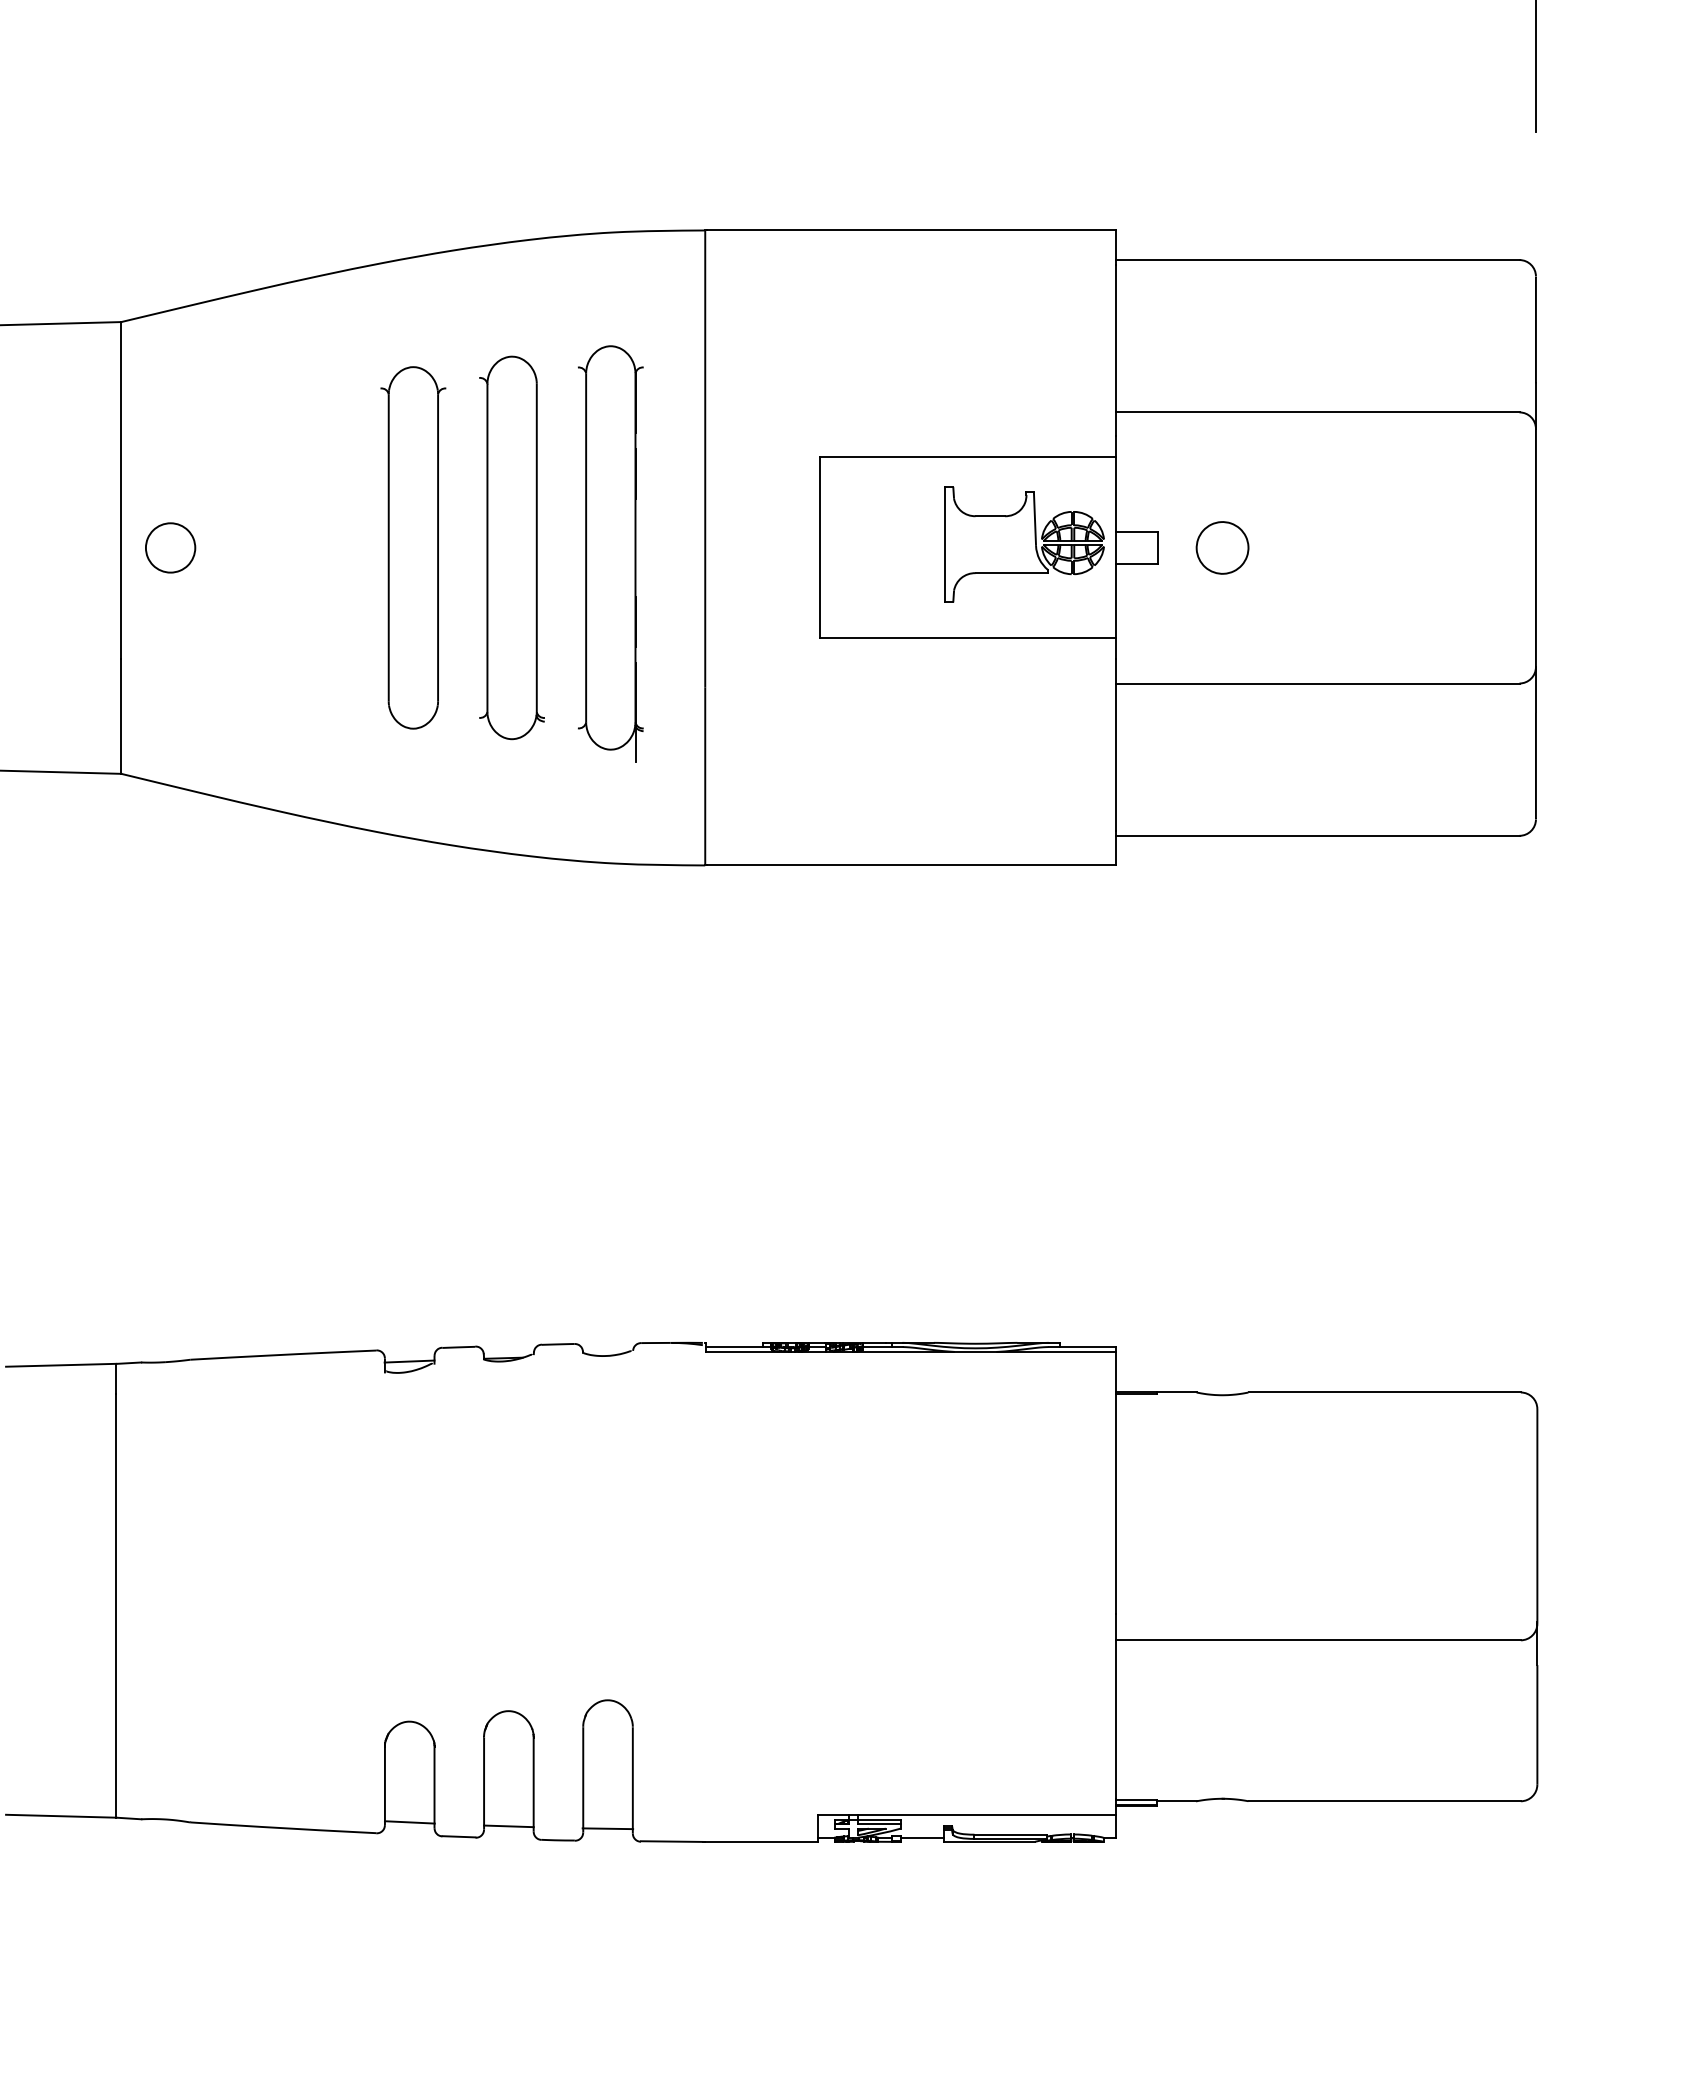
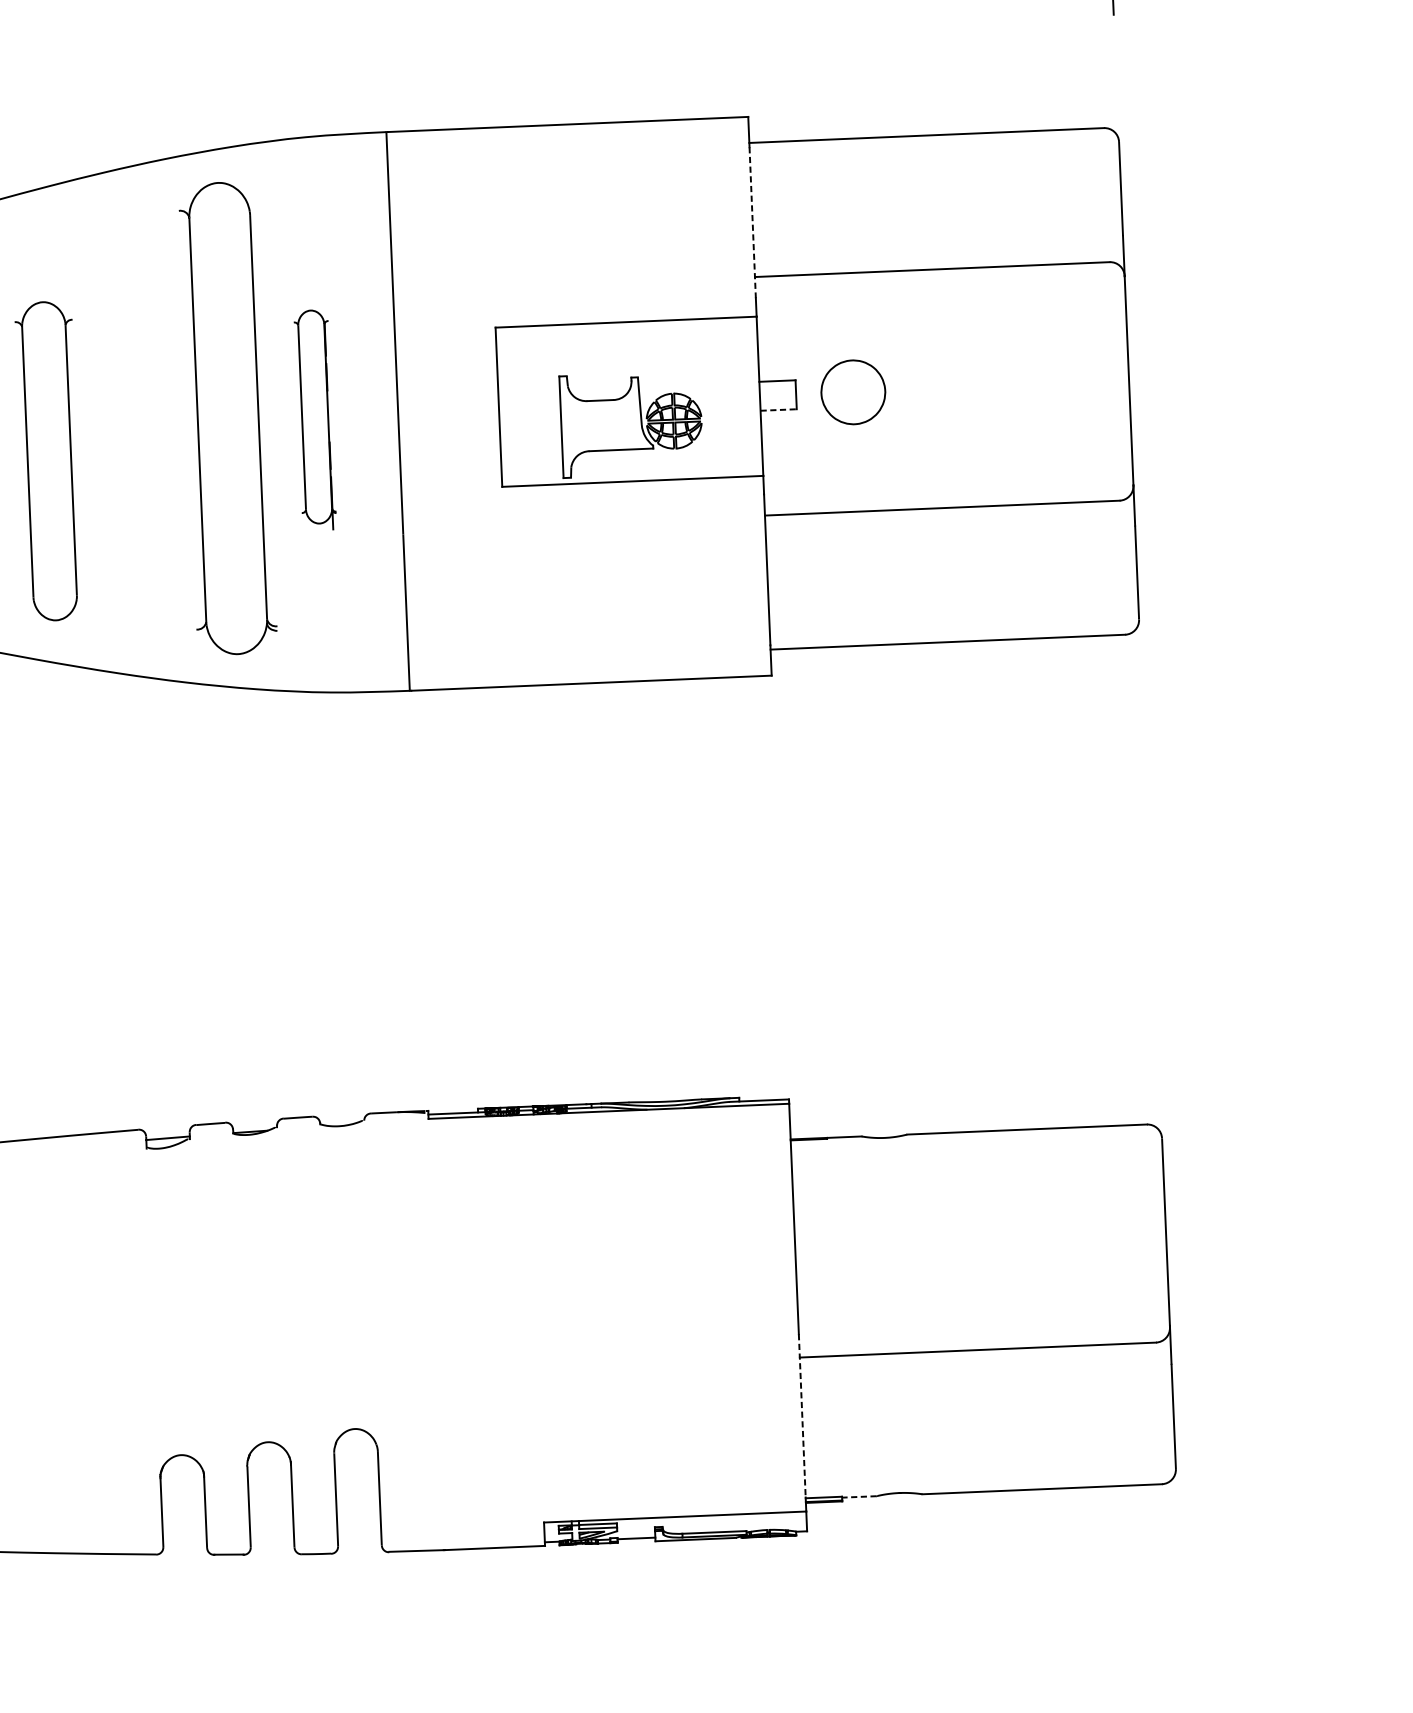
line: (1116, 350) -> (752, 222), solid -> dashed
part: (1024, 544) -> (631, 424), moved
part: (413, 547) -> (49, 460), moved
part: (511, 547) -> (227, 418), size x1.4
part: (1222, 547) -> (853, 391), size x1.4
part: (610, 553) -> (314, 419), size x0.6
line: (1137, 564) -> (779, 410), solid -> dashed
line: (1115, 1706) -> (801, 1415), solid -> dashed
line: (1176, 1801) -> (859, 1497), solid -> dashed
line: (409, 1822) -> (184, 1543), removed
line: (508, 1826) -> (272, 1543), removed
line: (607, 1828) -> (359, 1541), removed

